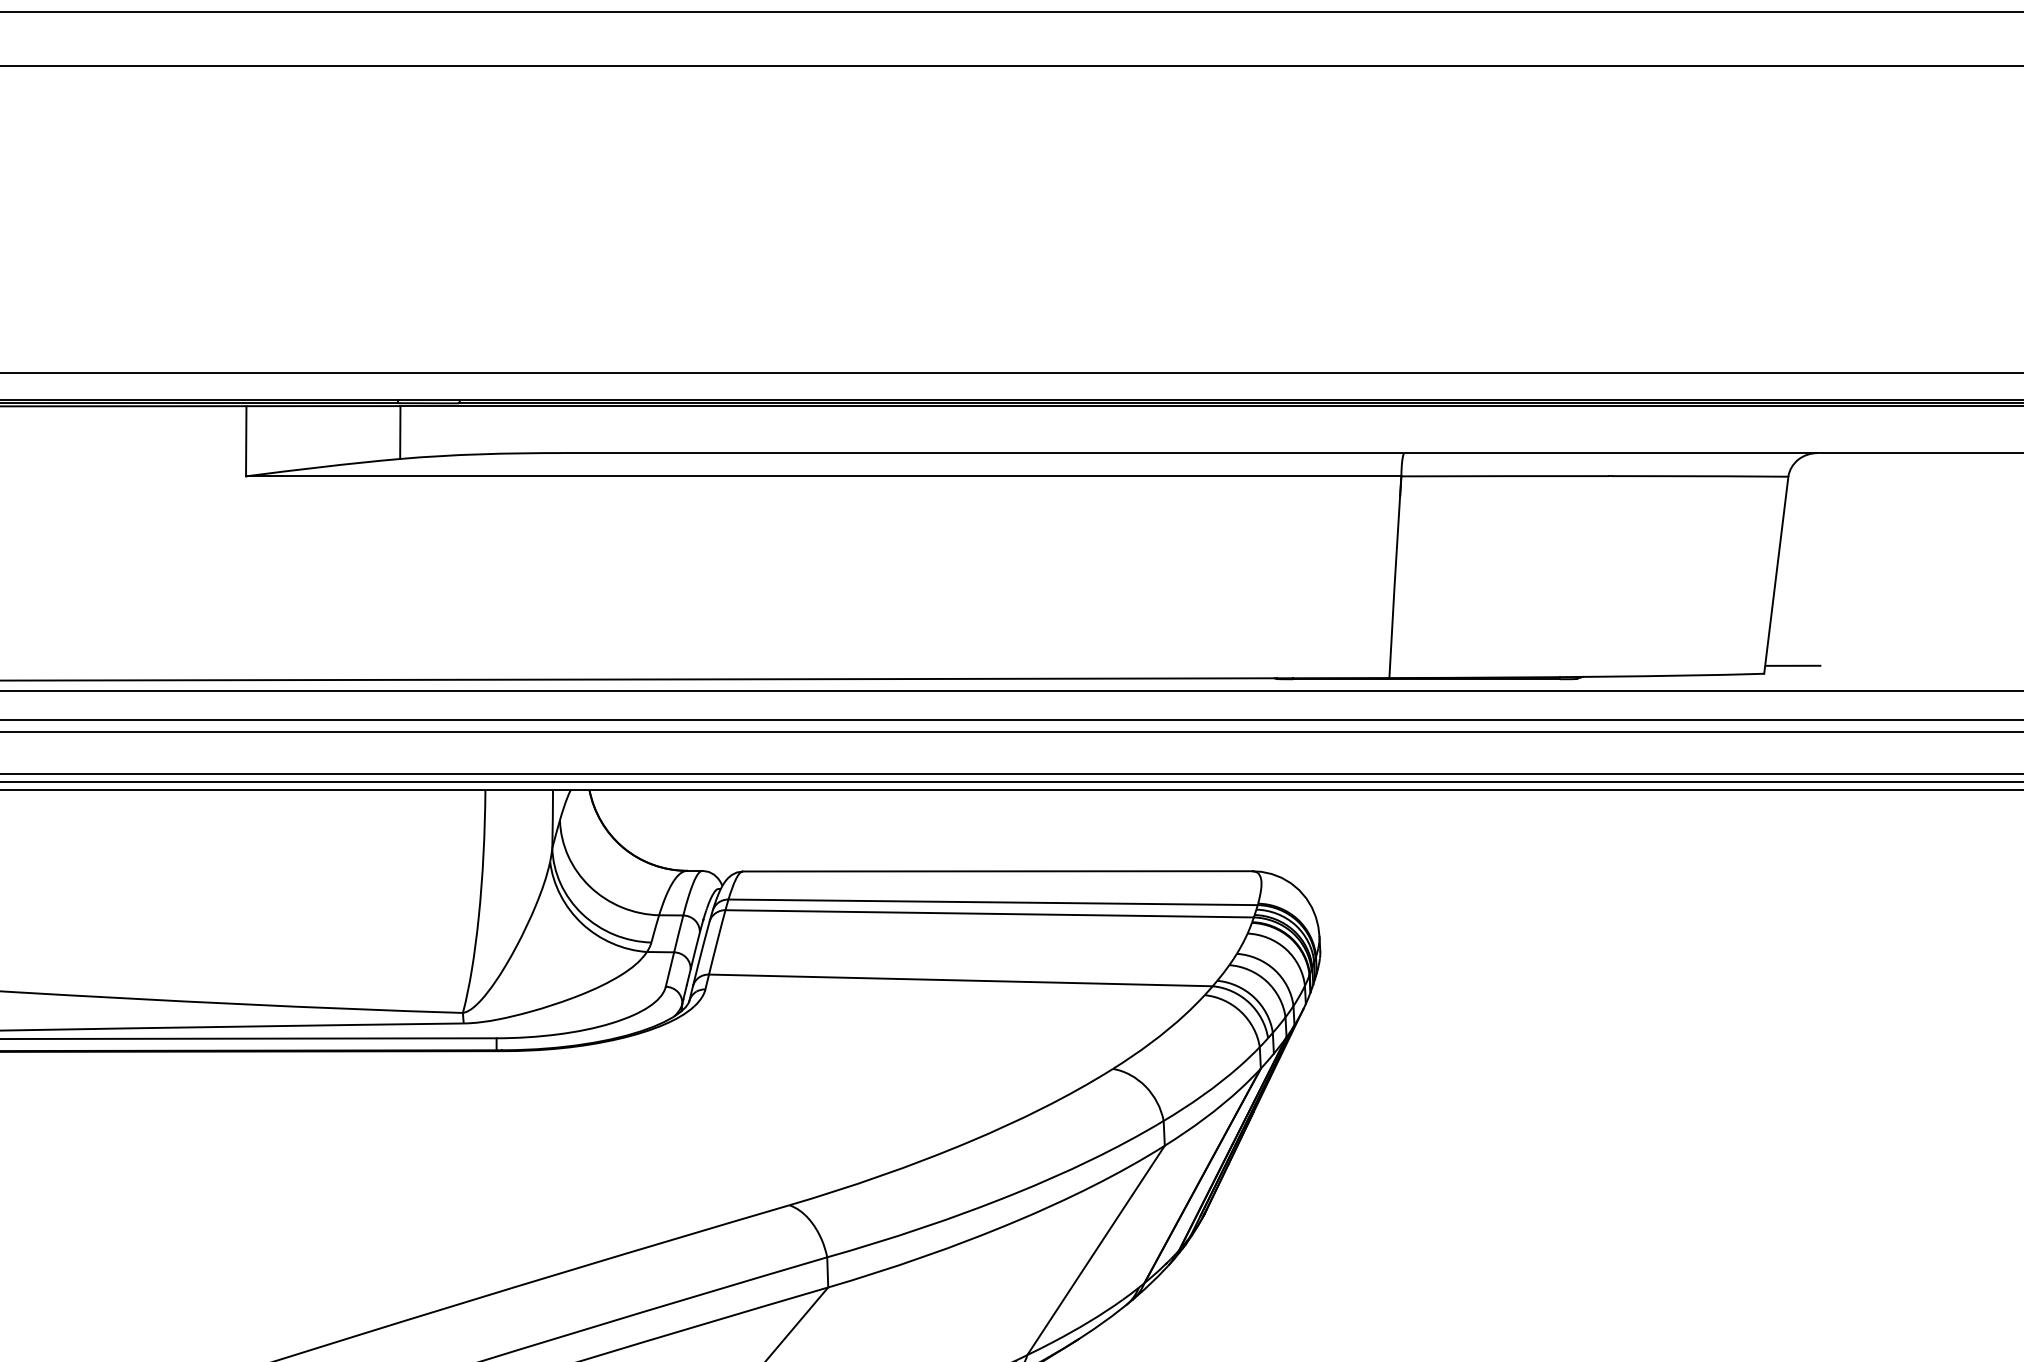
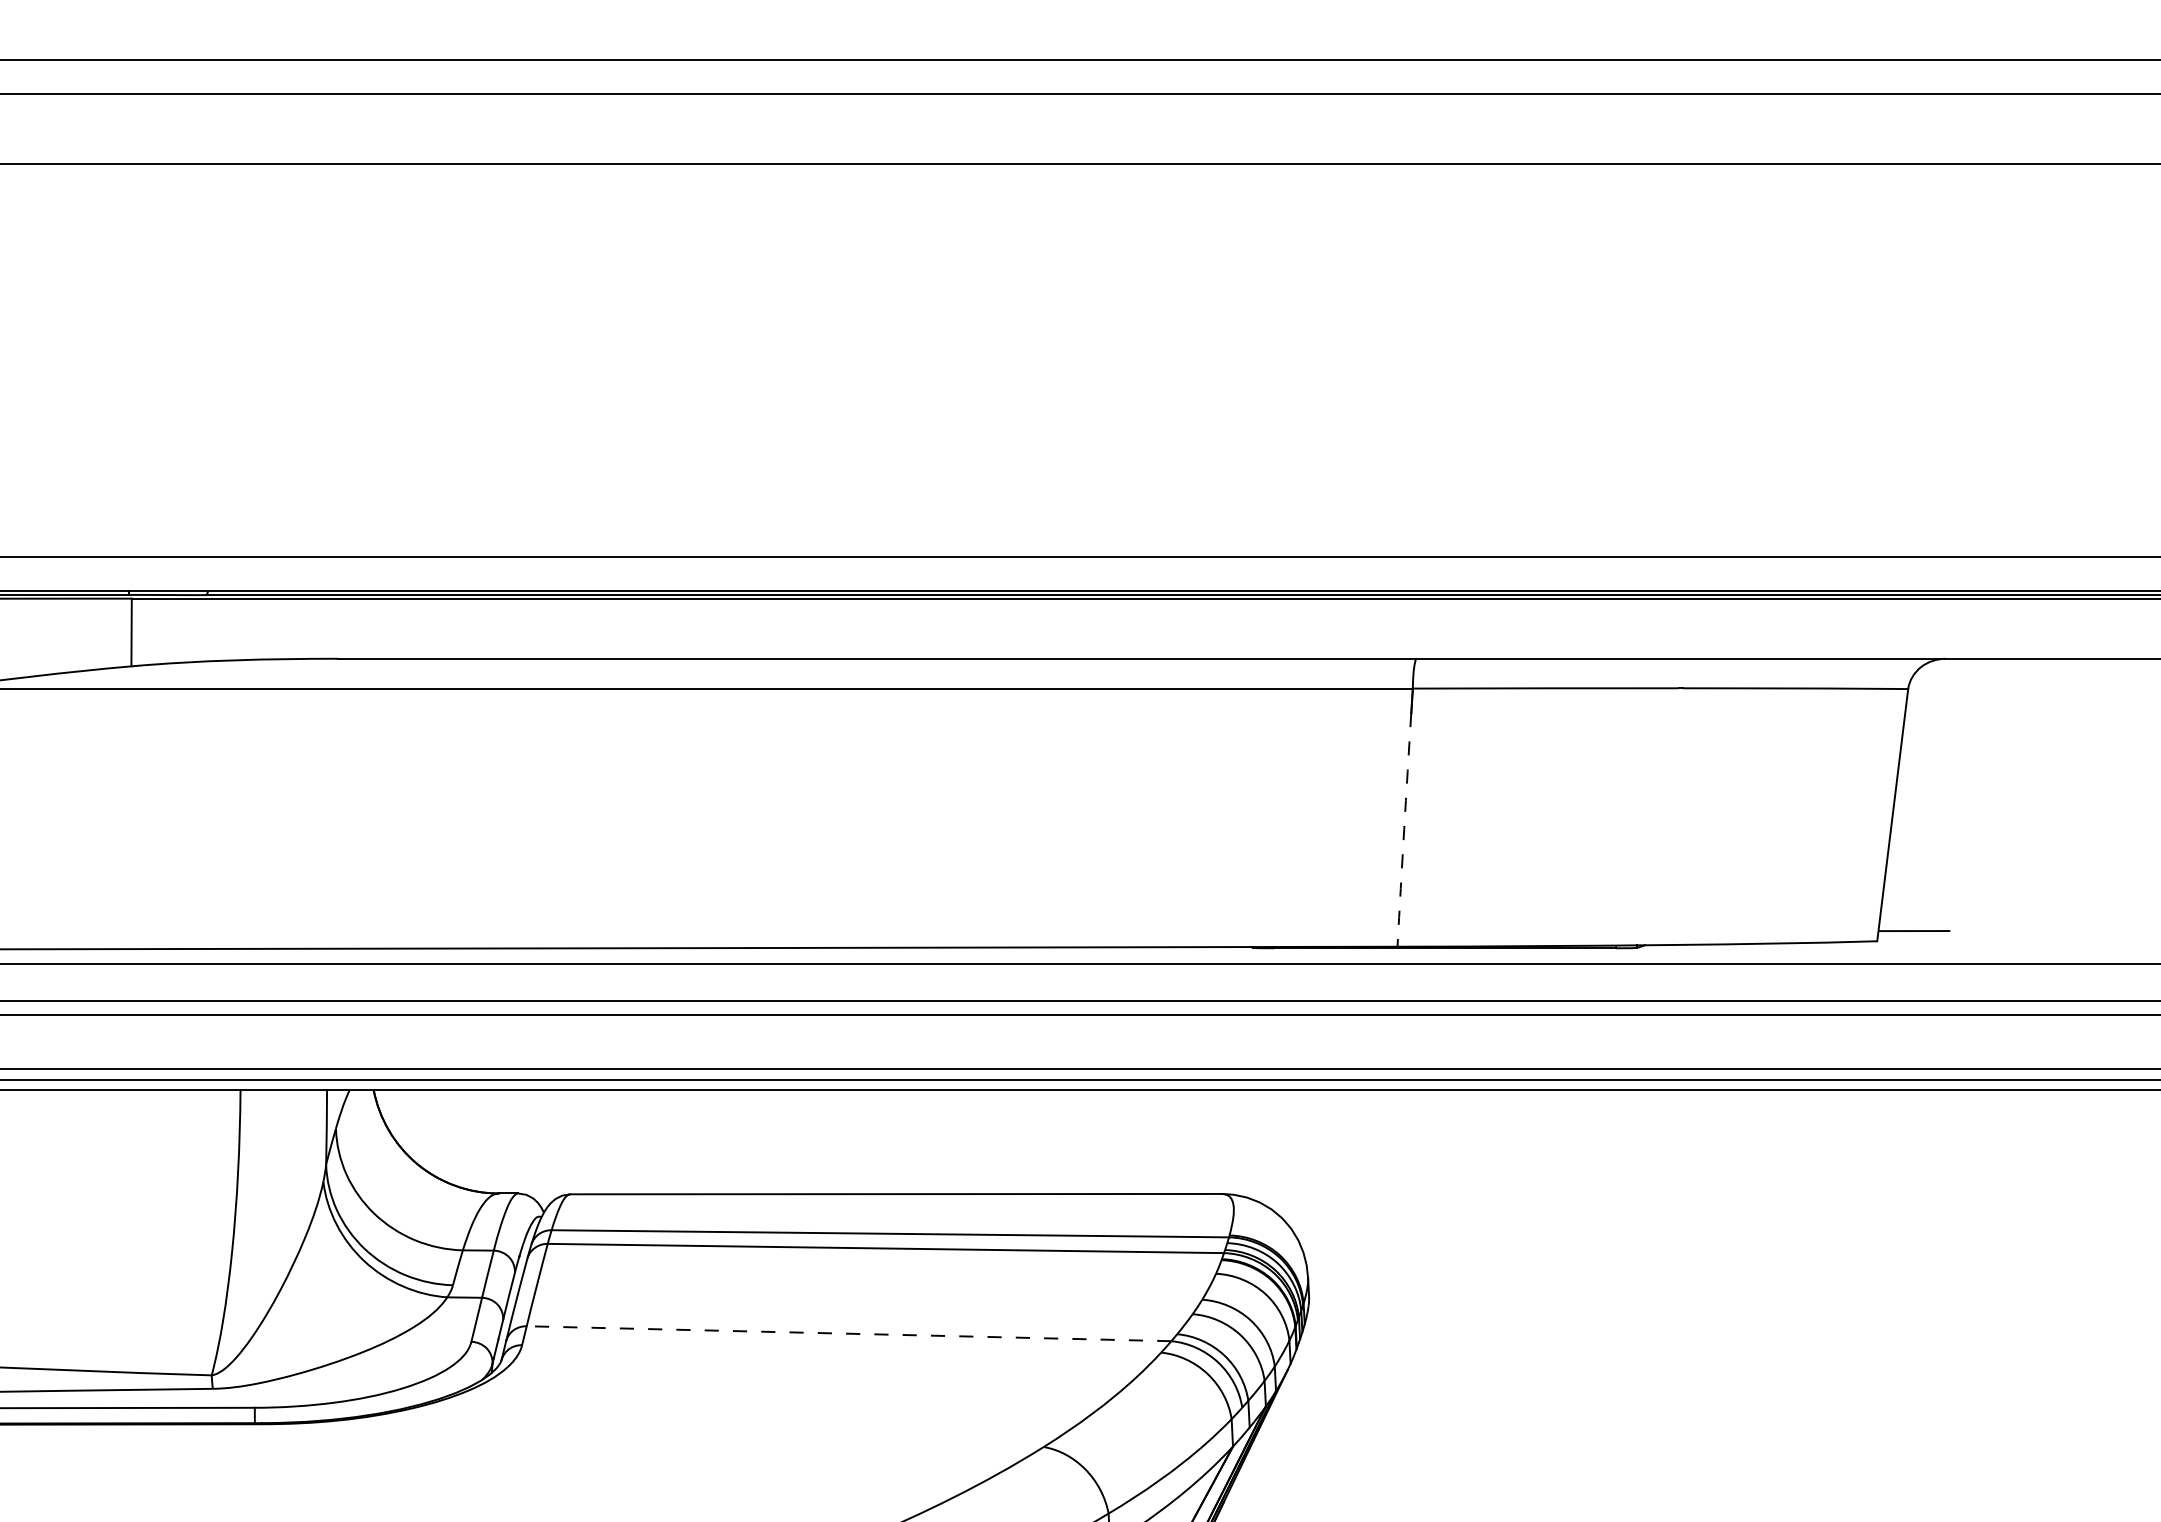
arc: (1394, 586) -> (1404, 829), solid -> dashed
line: (960, 980) -> (848, 1333), solid -> dashed

